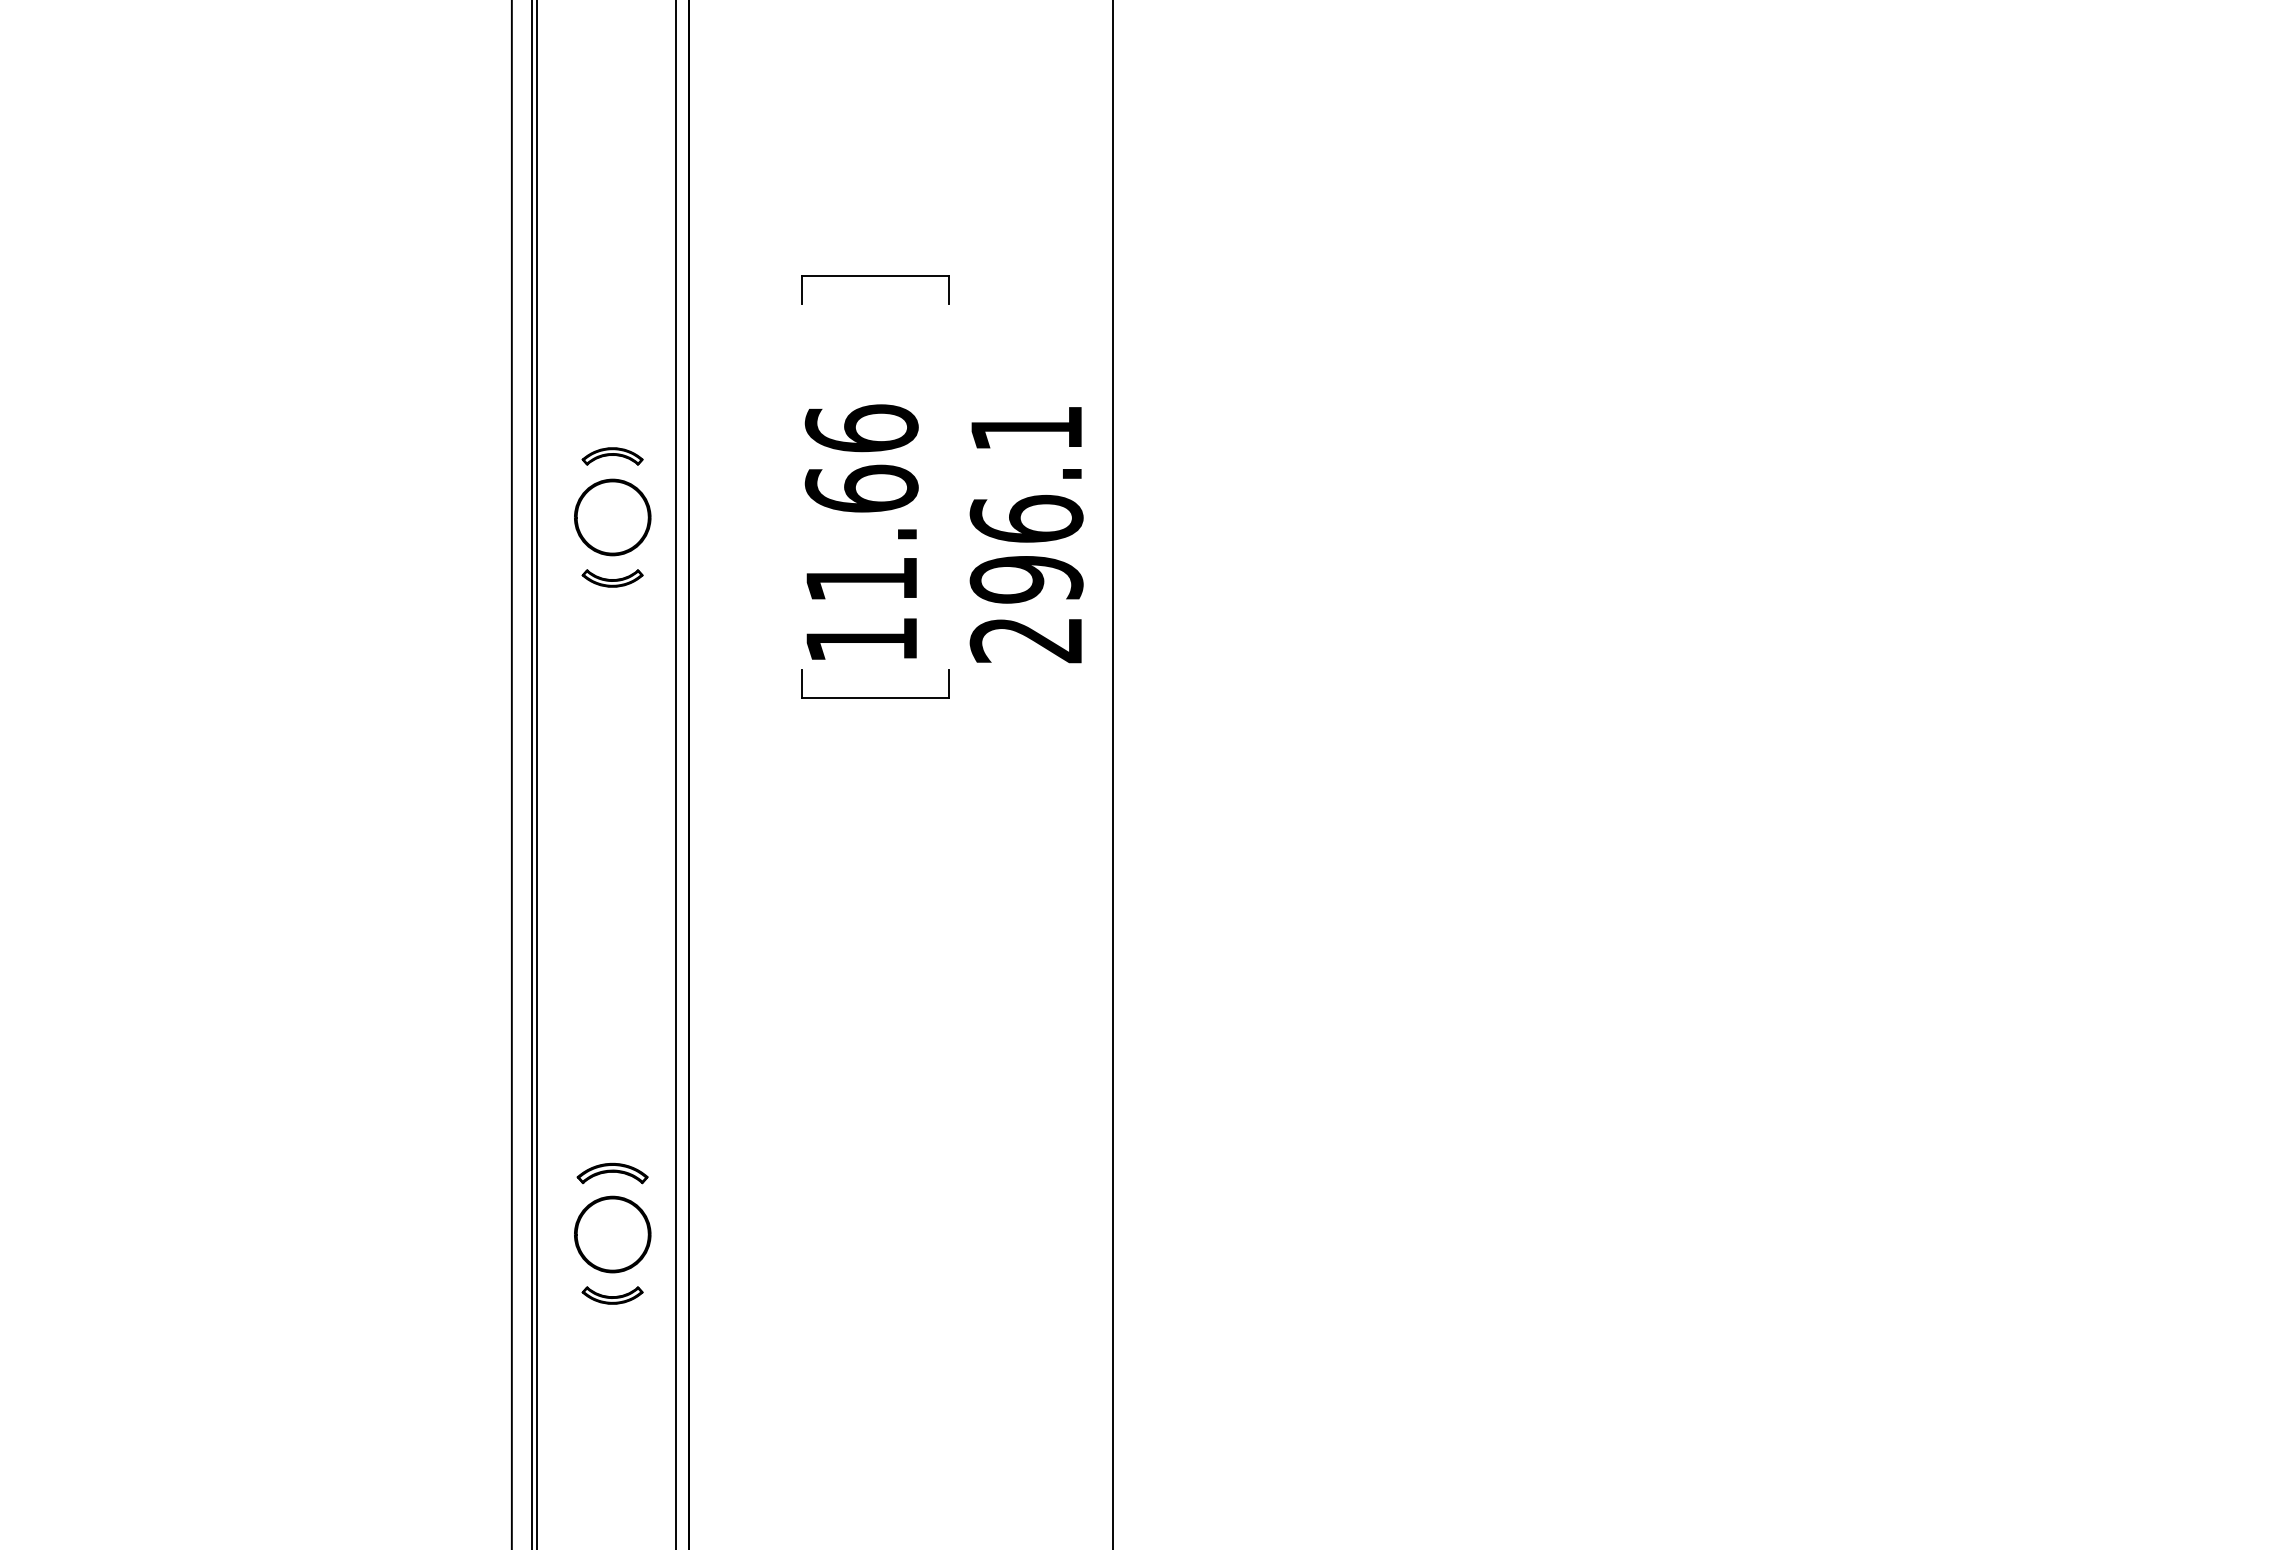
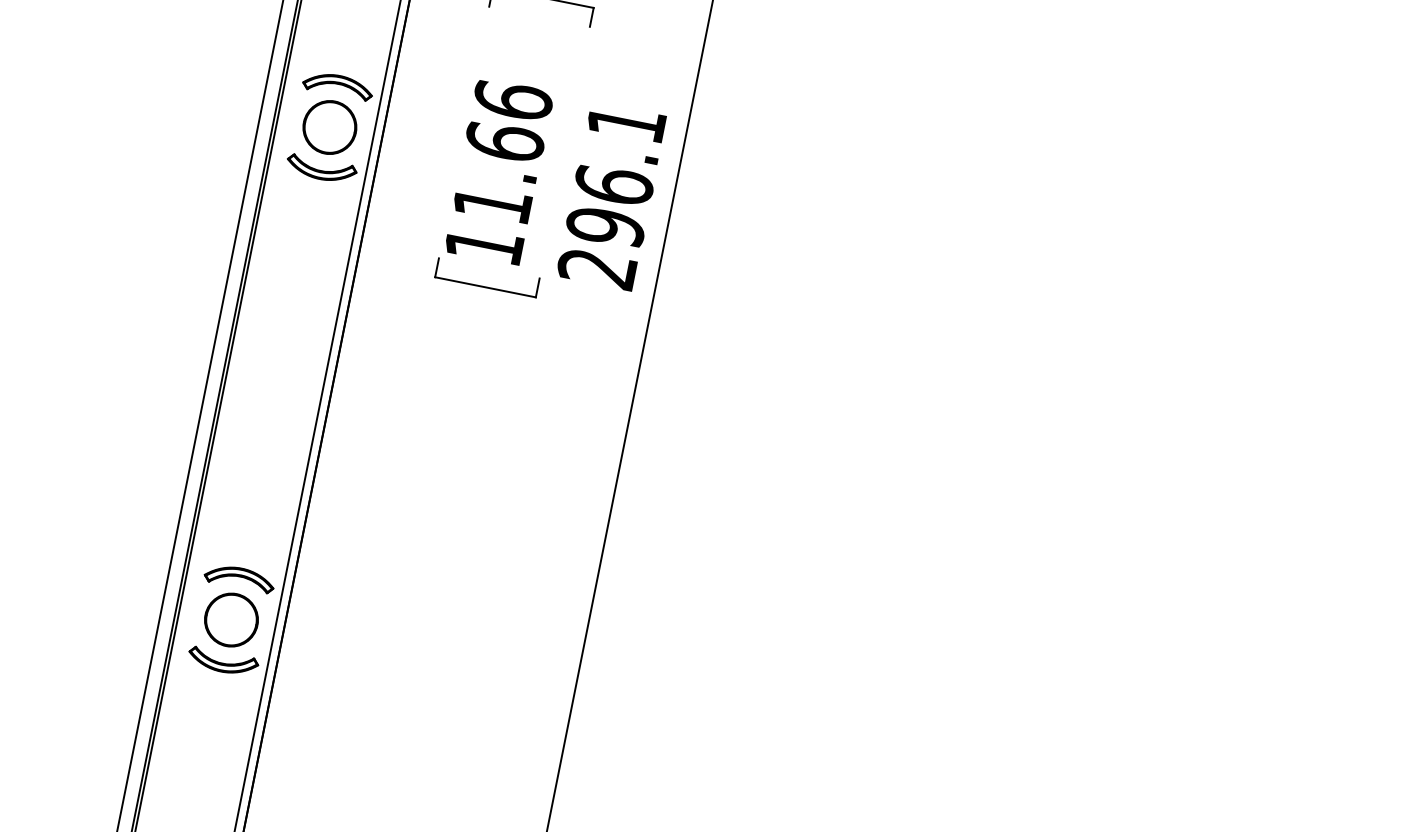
part: (612, 456) -> (338, 85), size x1.67
part: (612, 578) -> (321, 169), size x1.67
part: (612, 1173) -> (239, 578), size x1.43
part: (612, 1295) -> (222, 661), size x1.67

